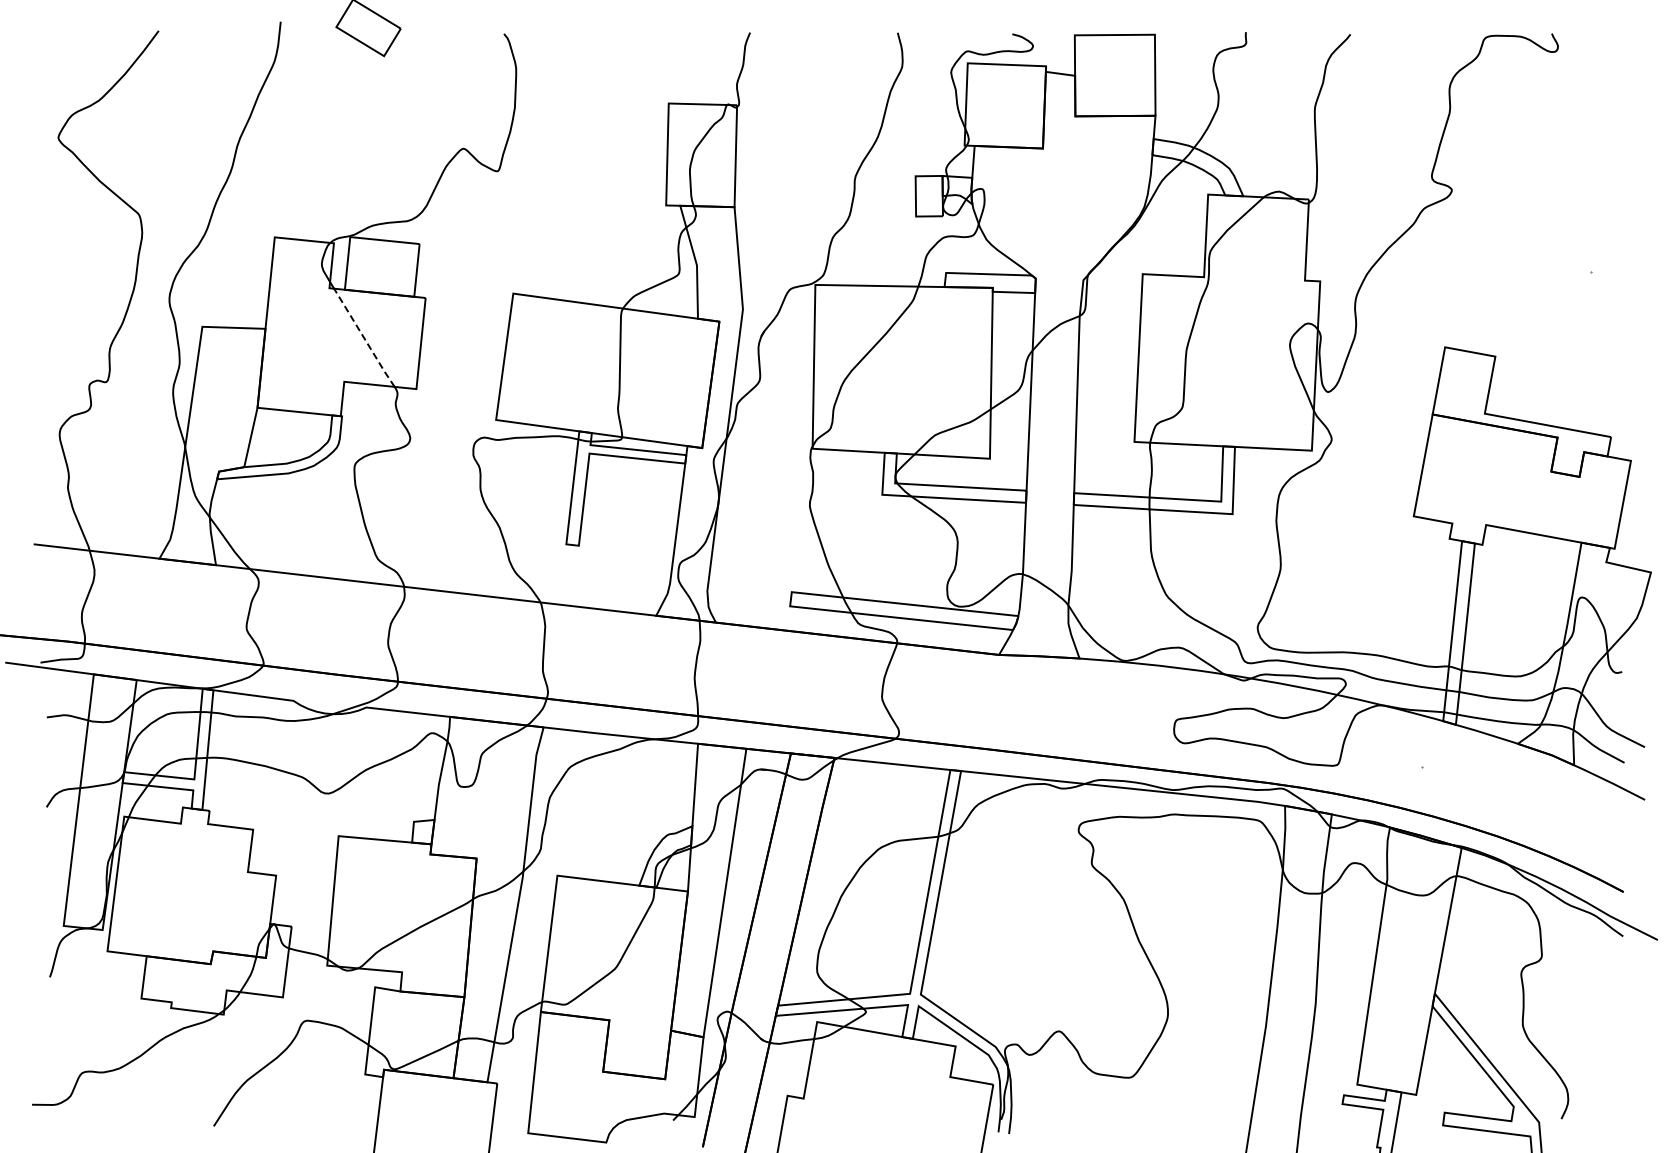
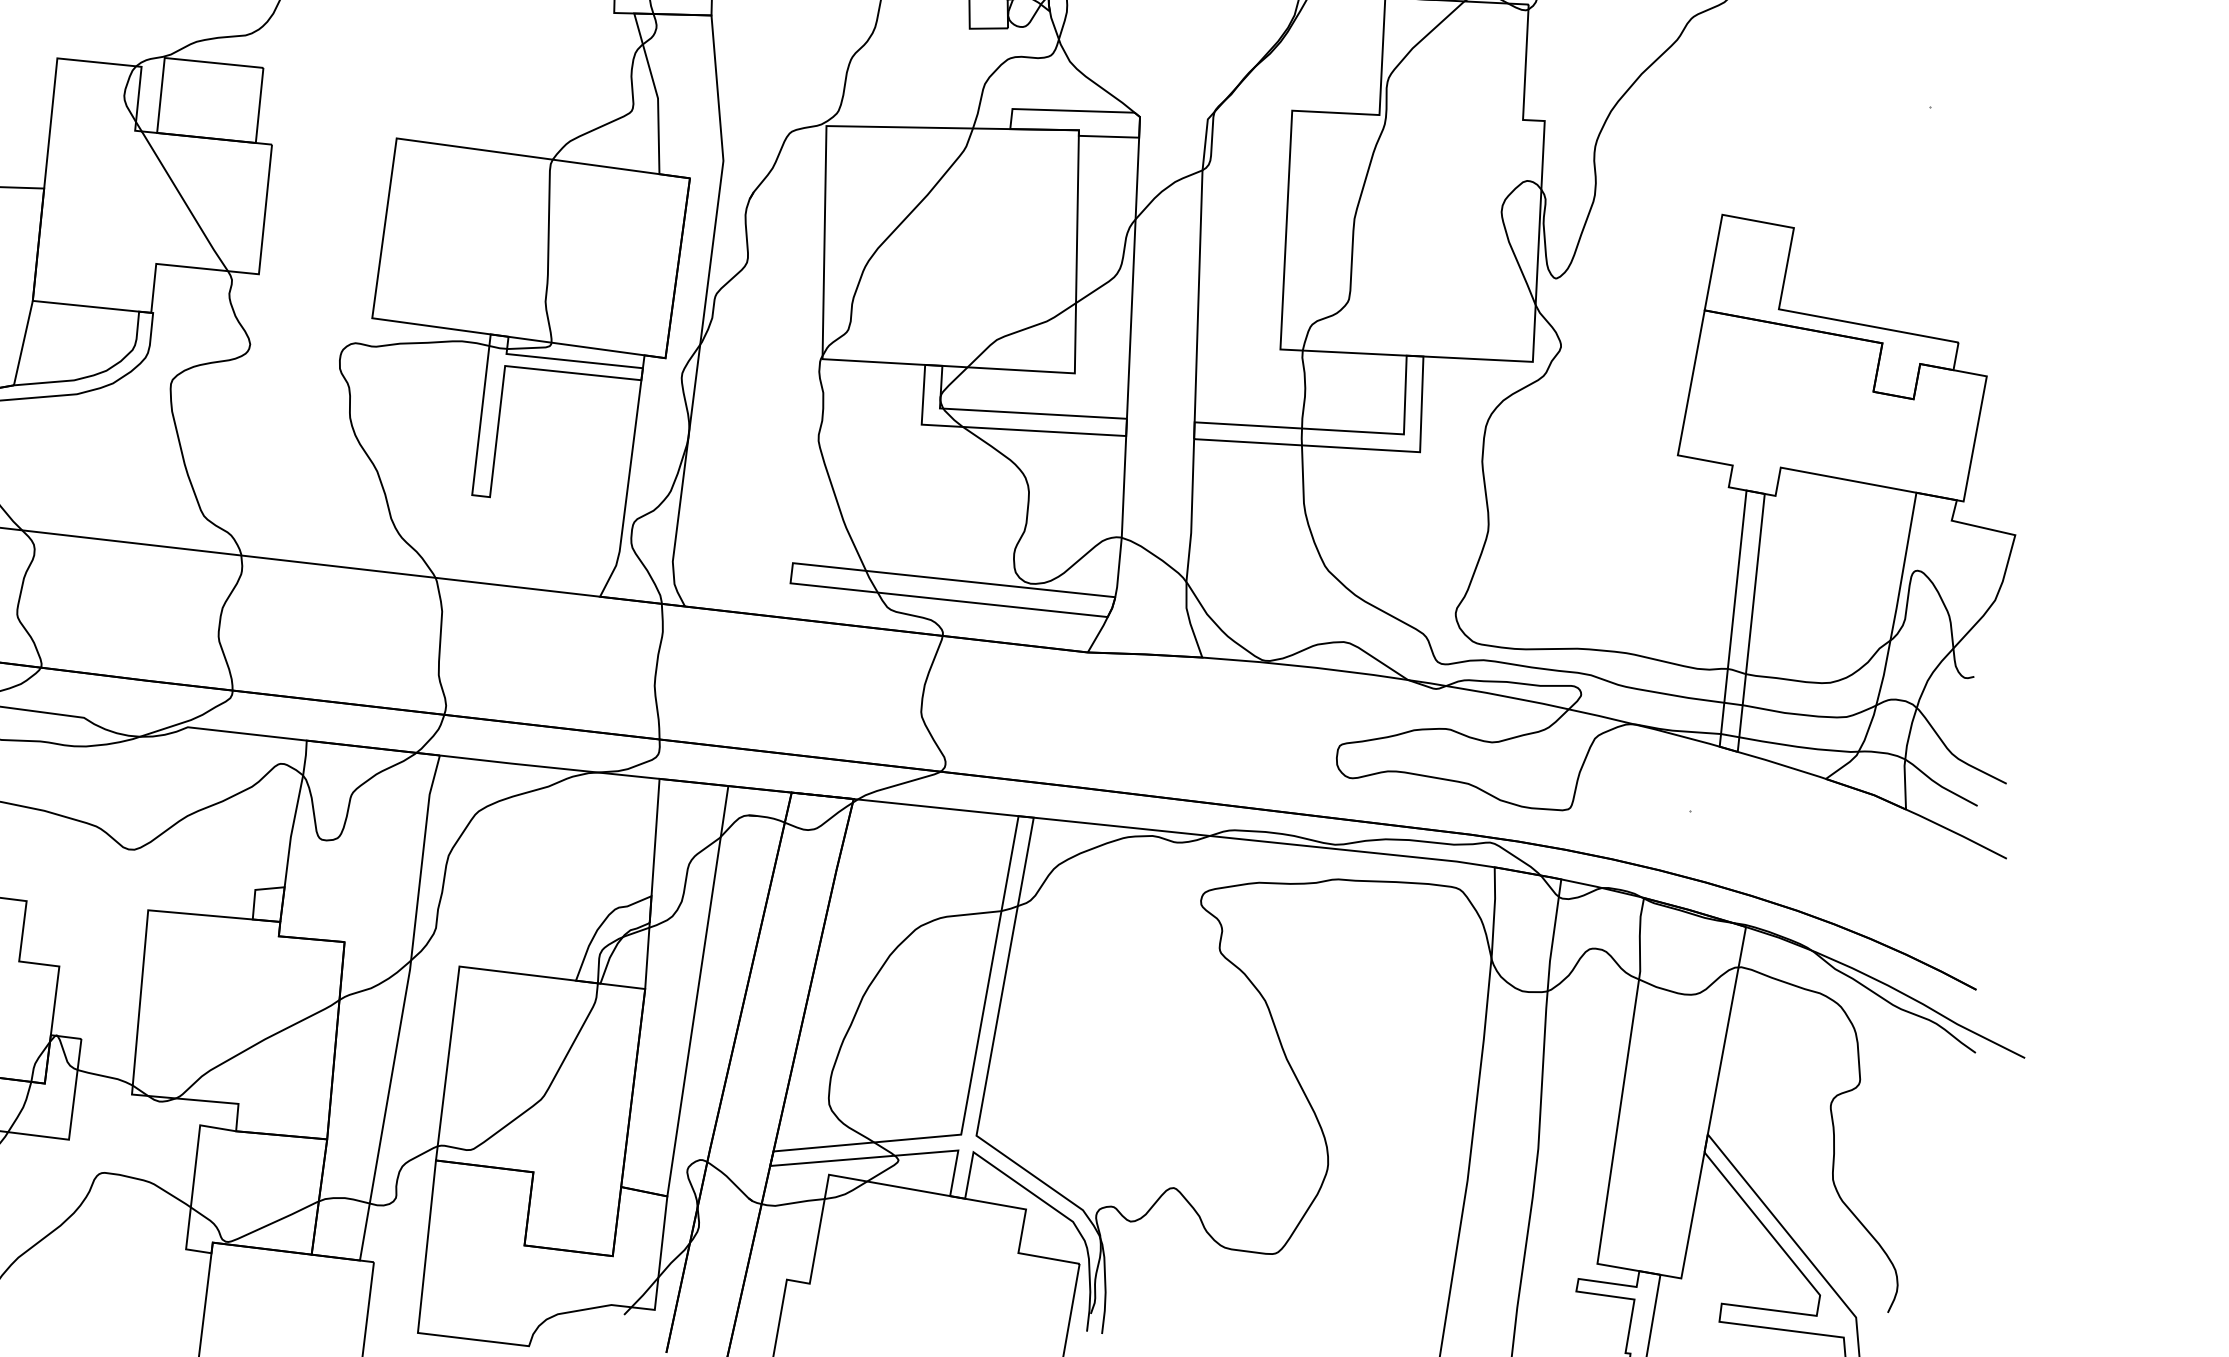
line: (364, 337) -> (185, 200), dashed -> solid

